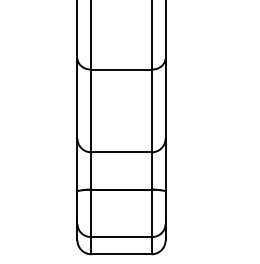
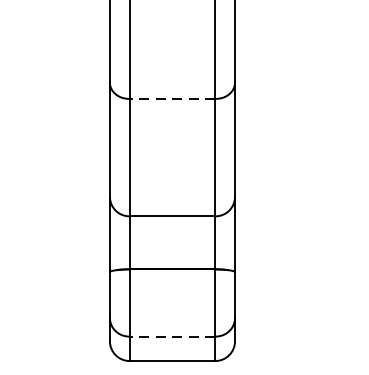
line: (121, 69) -> (172, 98), solid -> dashed
line: (121, 237) -> (172, 337), solid -> dashed

